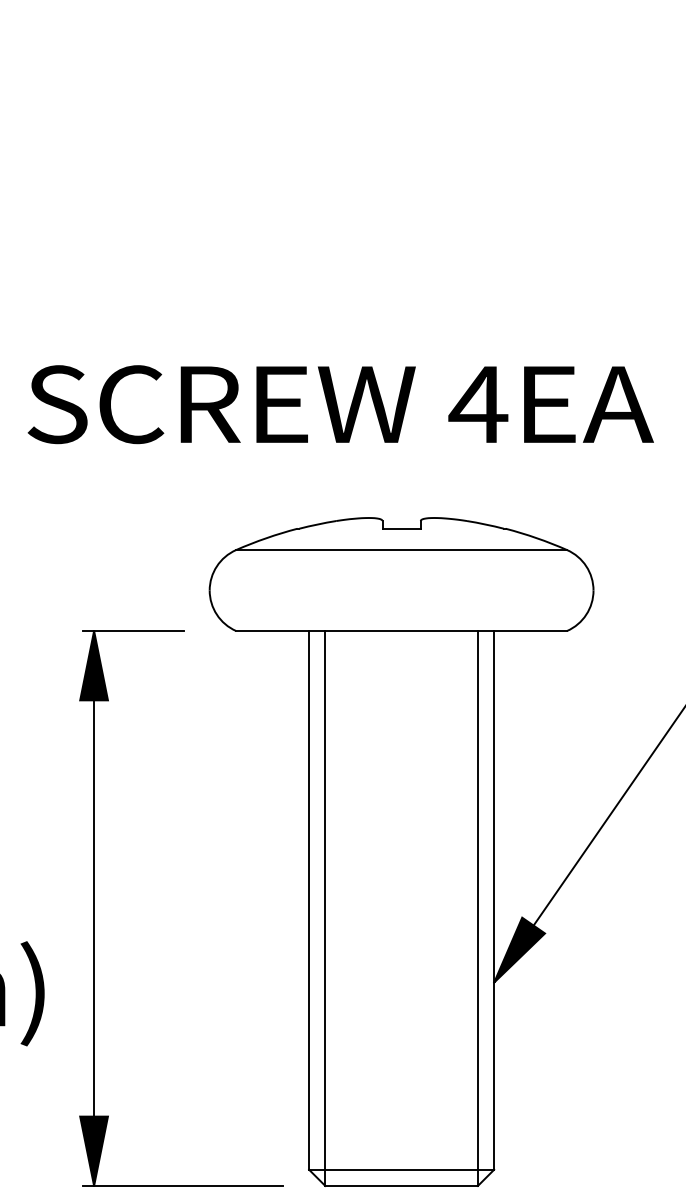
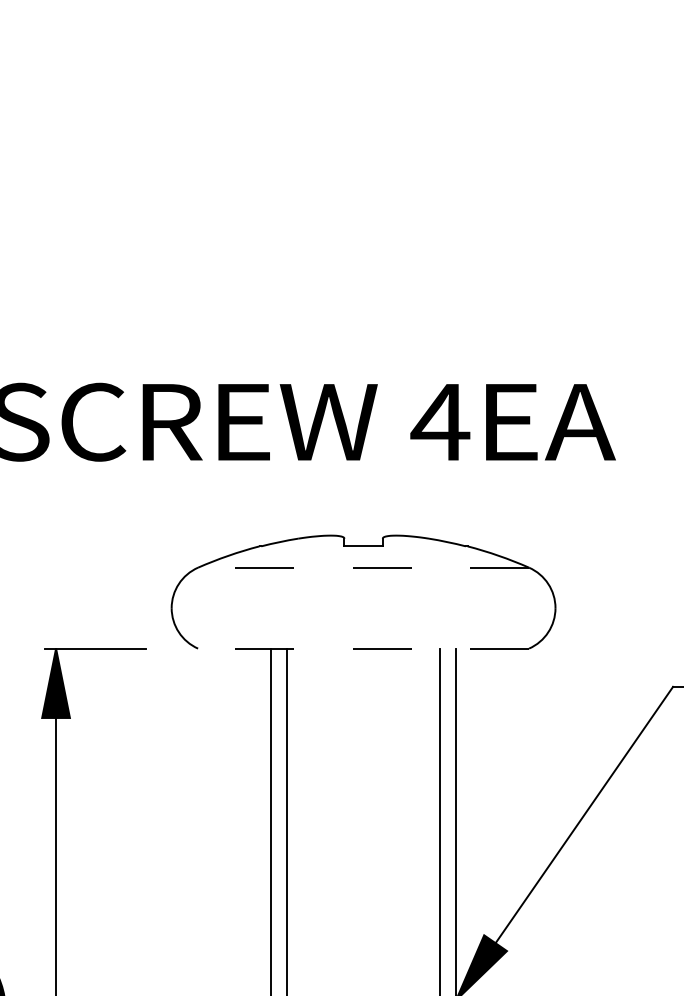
line: (401, 550) -> (363, 568), solid -> dashed
line: (401, 631) -> (363, 649), solid -> dashed

